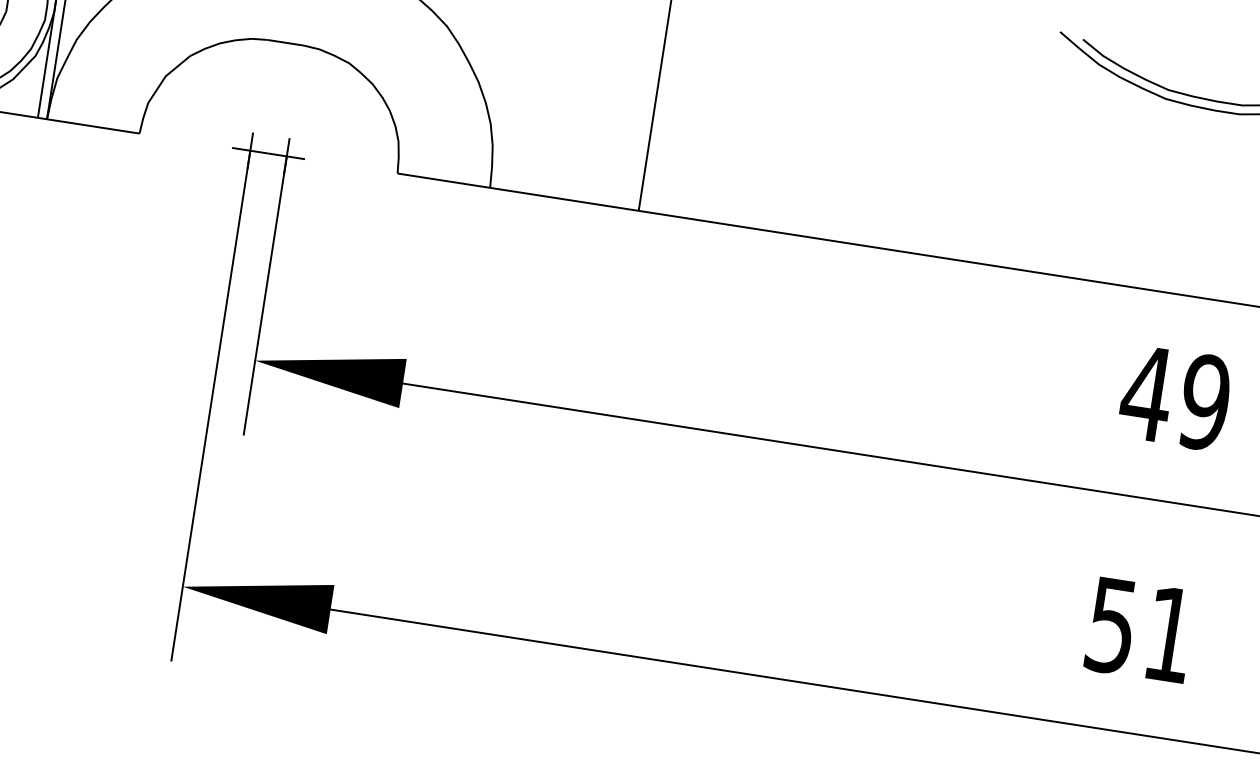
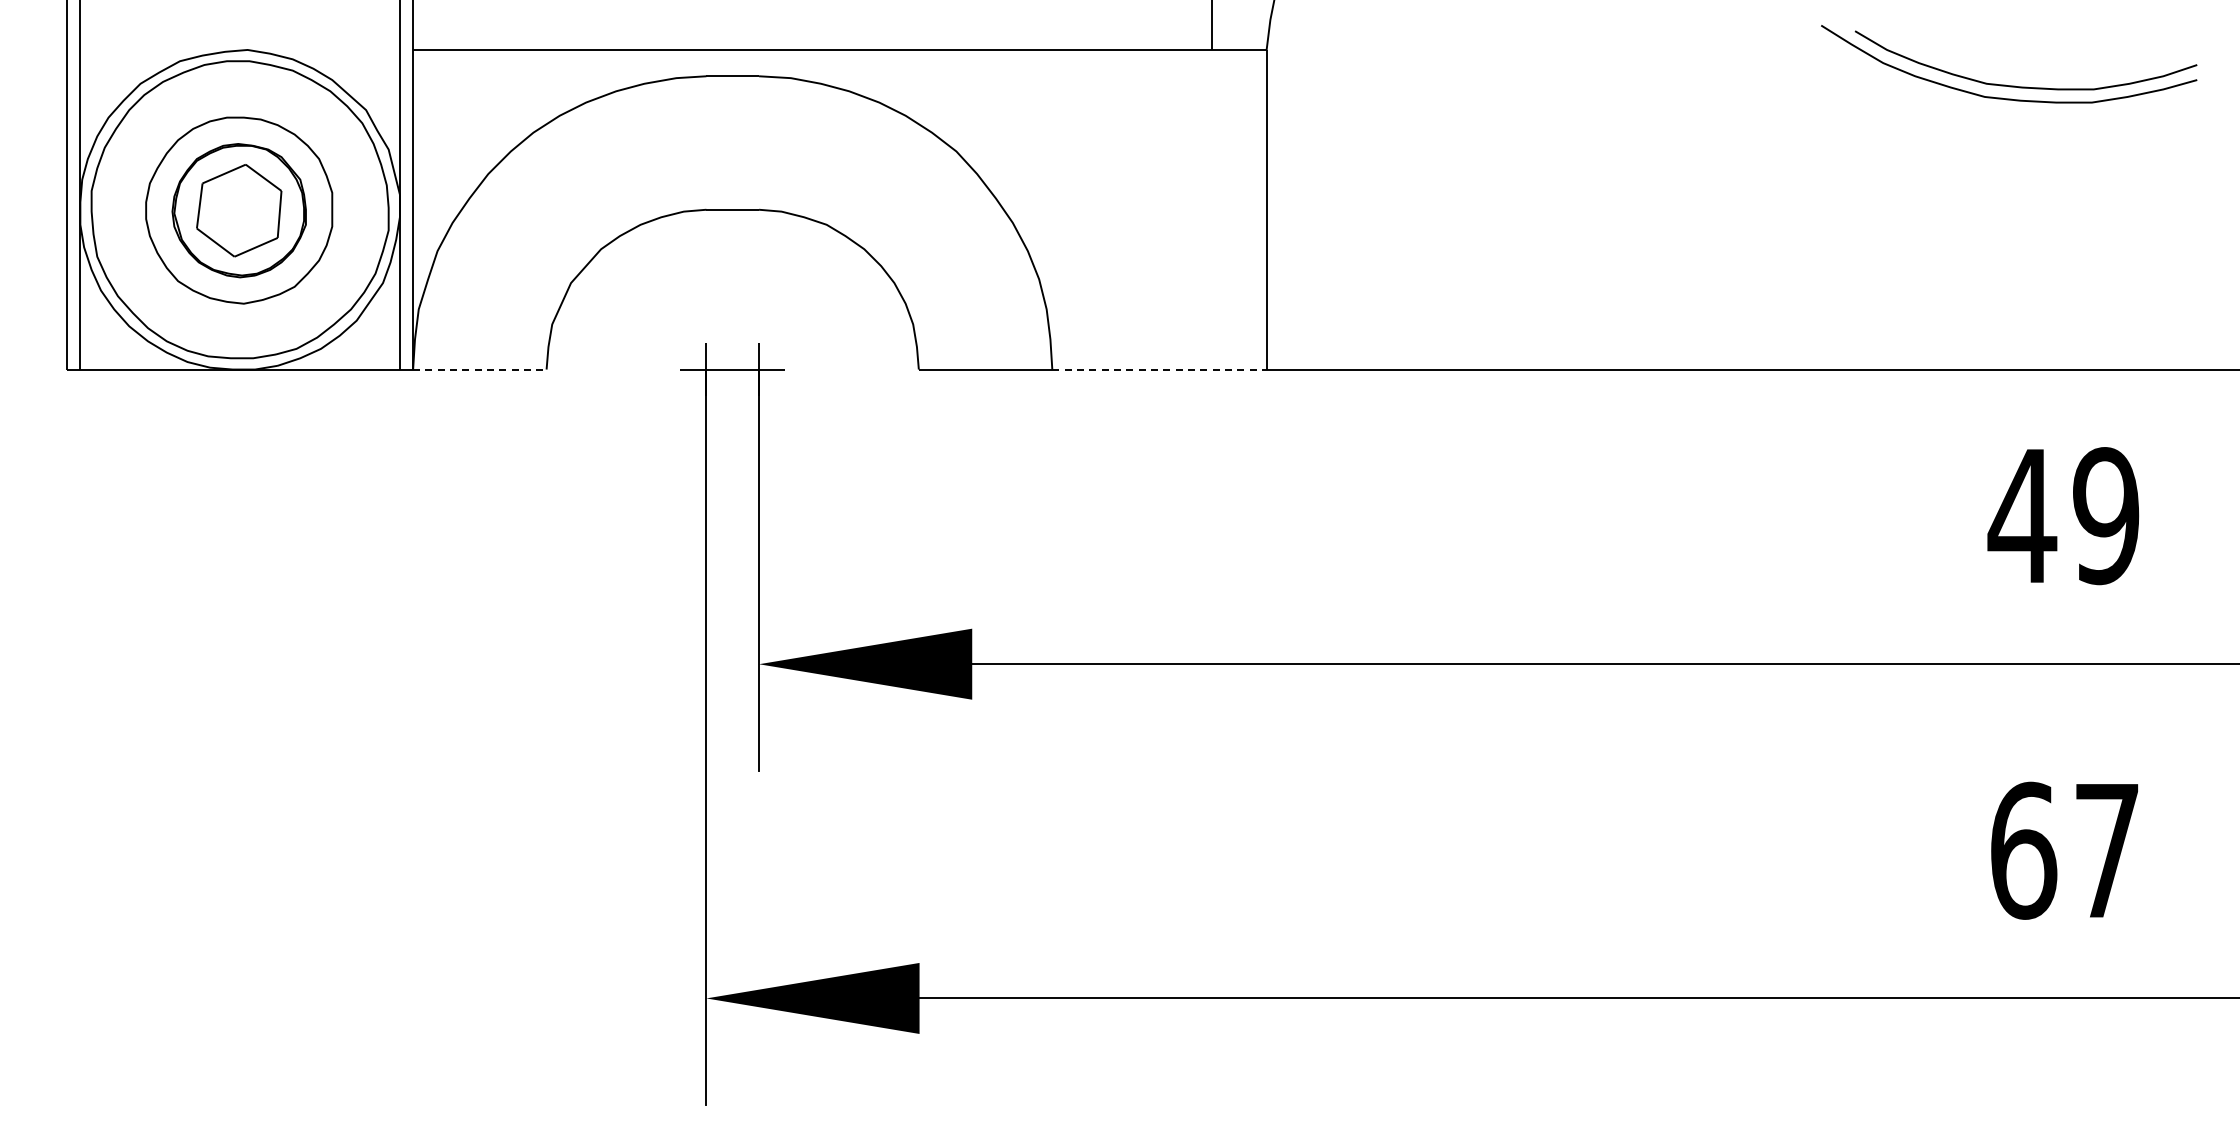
line: (93, 126) -> (479, 369), solid -> dashed
line: (564, 199) -> (1159, 369), solid -> dashed
text: (1140, 629) -> (2064, 850), 51 -> 67

